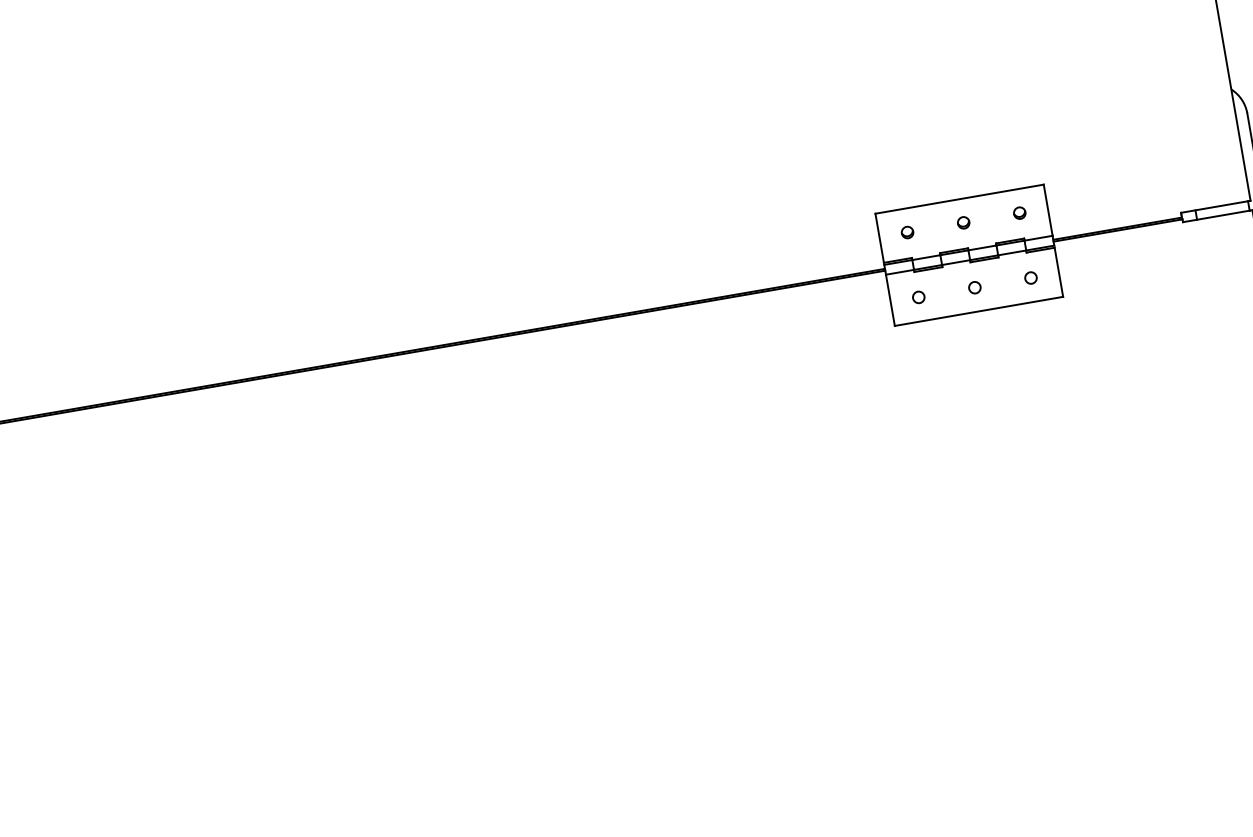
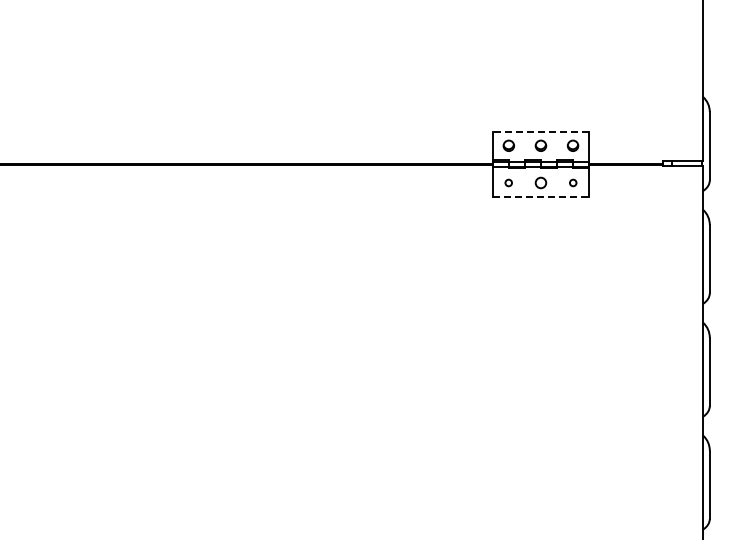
line: (958, 200) -> (540, 132), solid -> dashed
part: (1020, 212) -> (573, 145), size x1.6
part: (962, 222) -> (540, 145), size x1.6
part: (907, 232) -> (508, 145), size x1.6
circle: (973, 287) -> (540, 182), size x1.6
line: (979, 311) -> (541, 196), solid -> dashed

